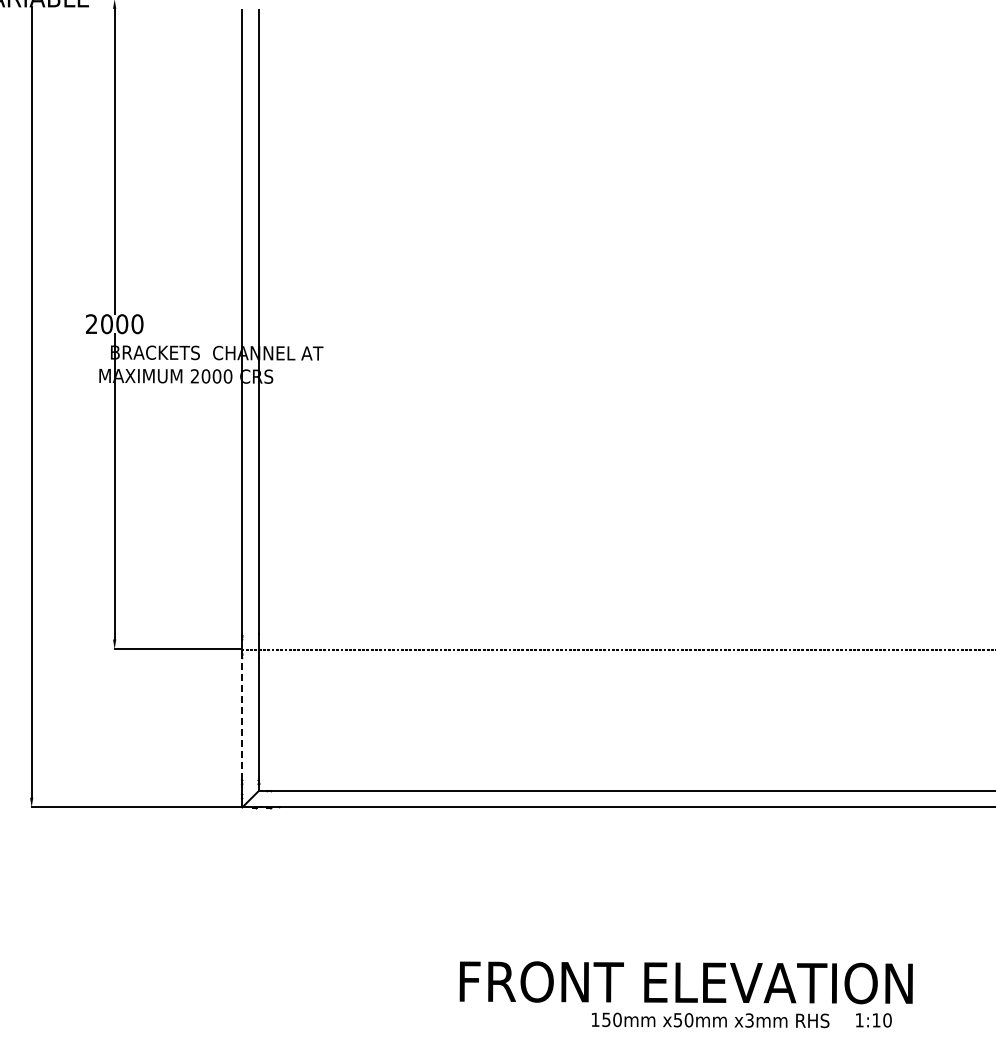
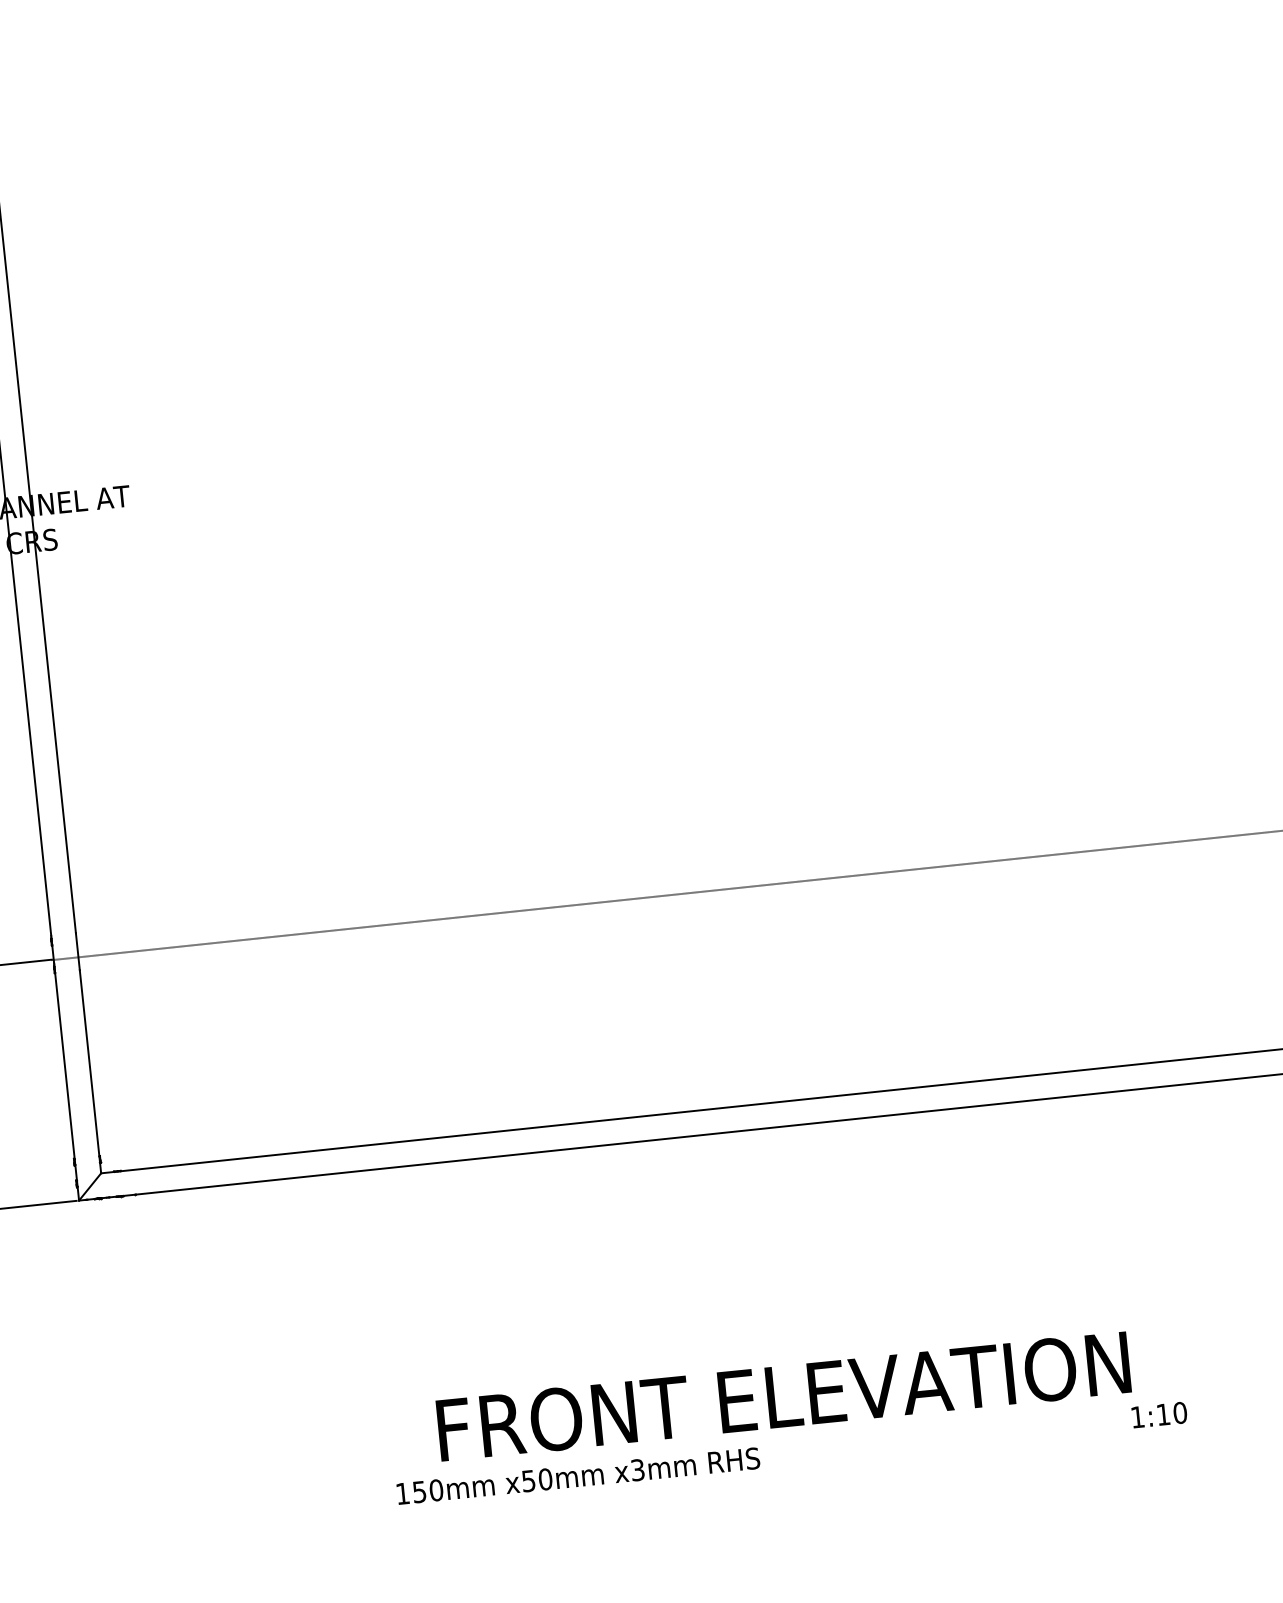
line: (242, 718) -> (65, 1064), dashed -> solid
text: (710, 1020) -> (578, 1476), moved
text: (873, 1020) -> (1158, 1415), moved

